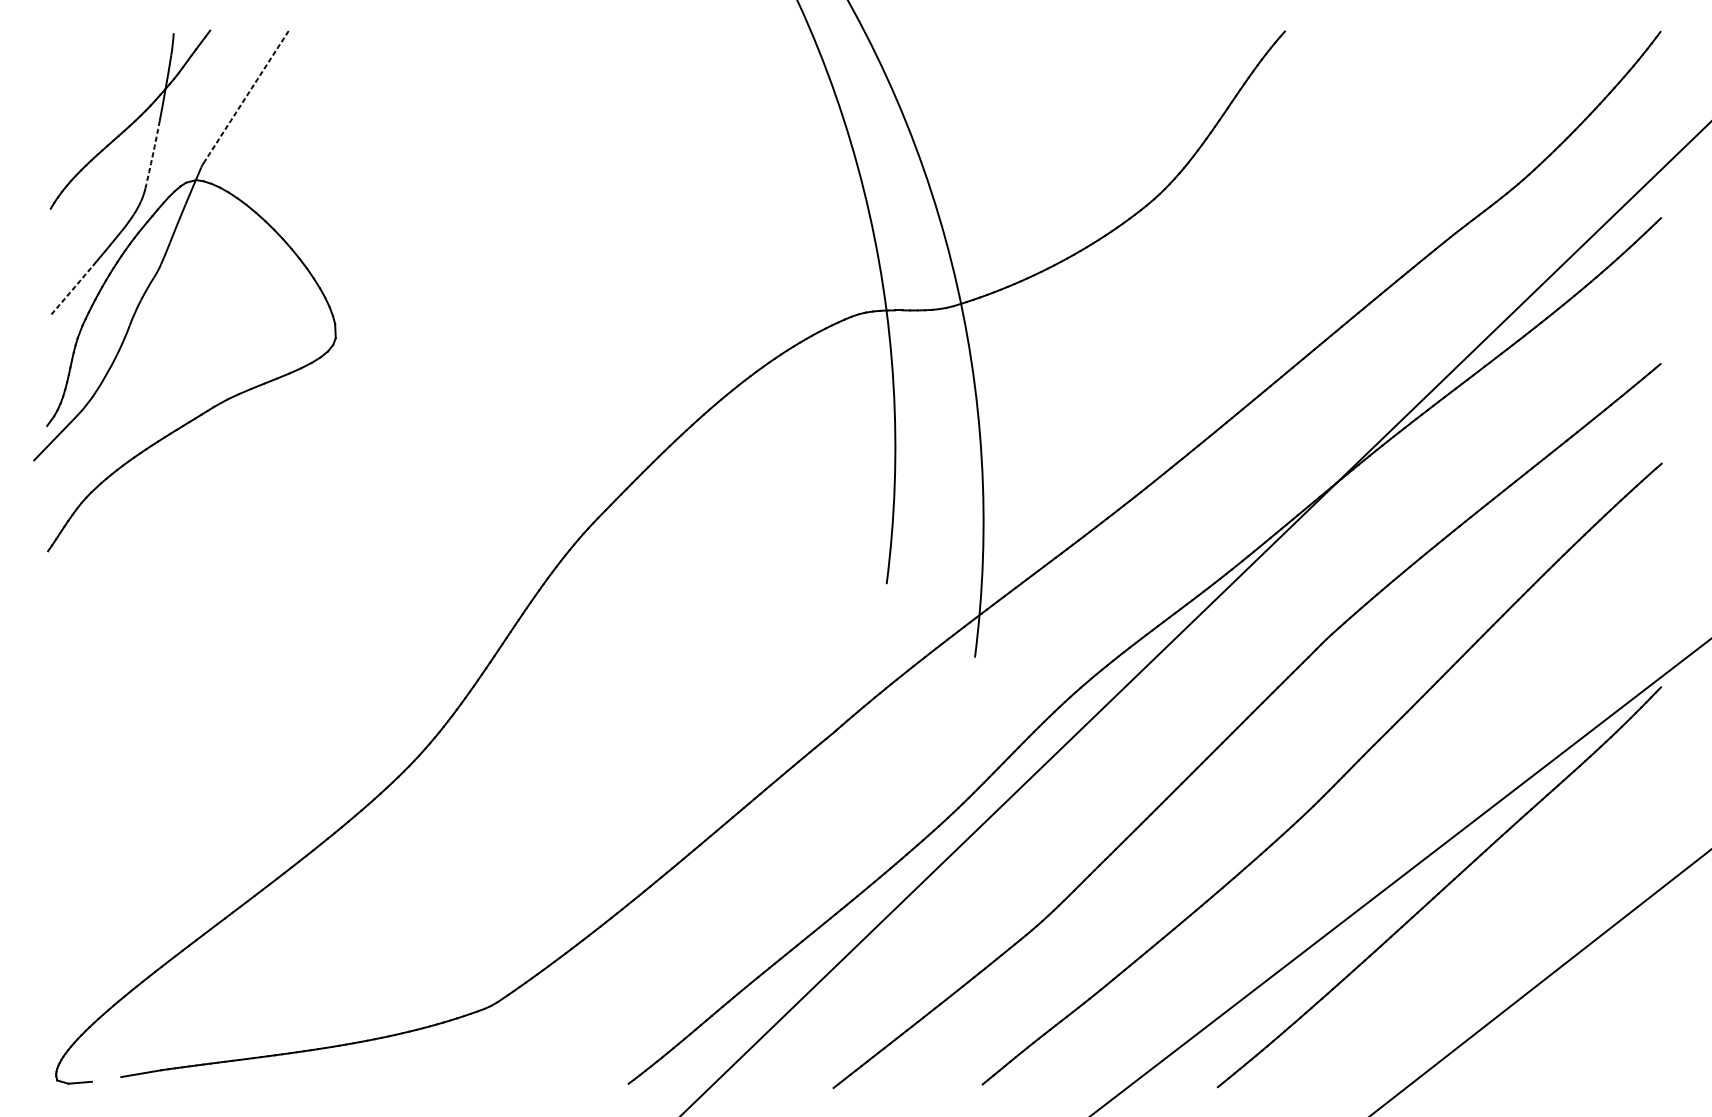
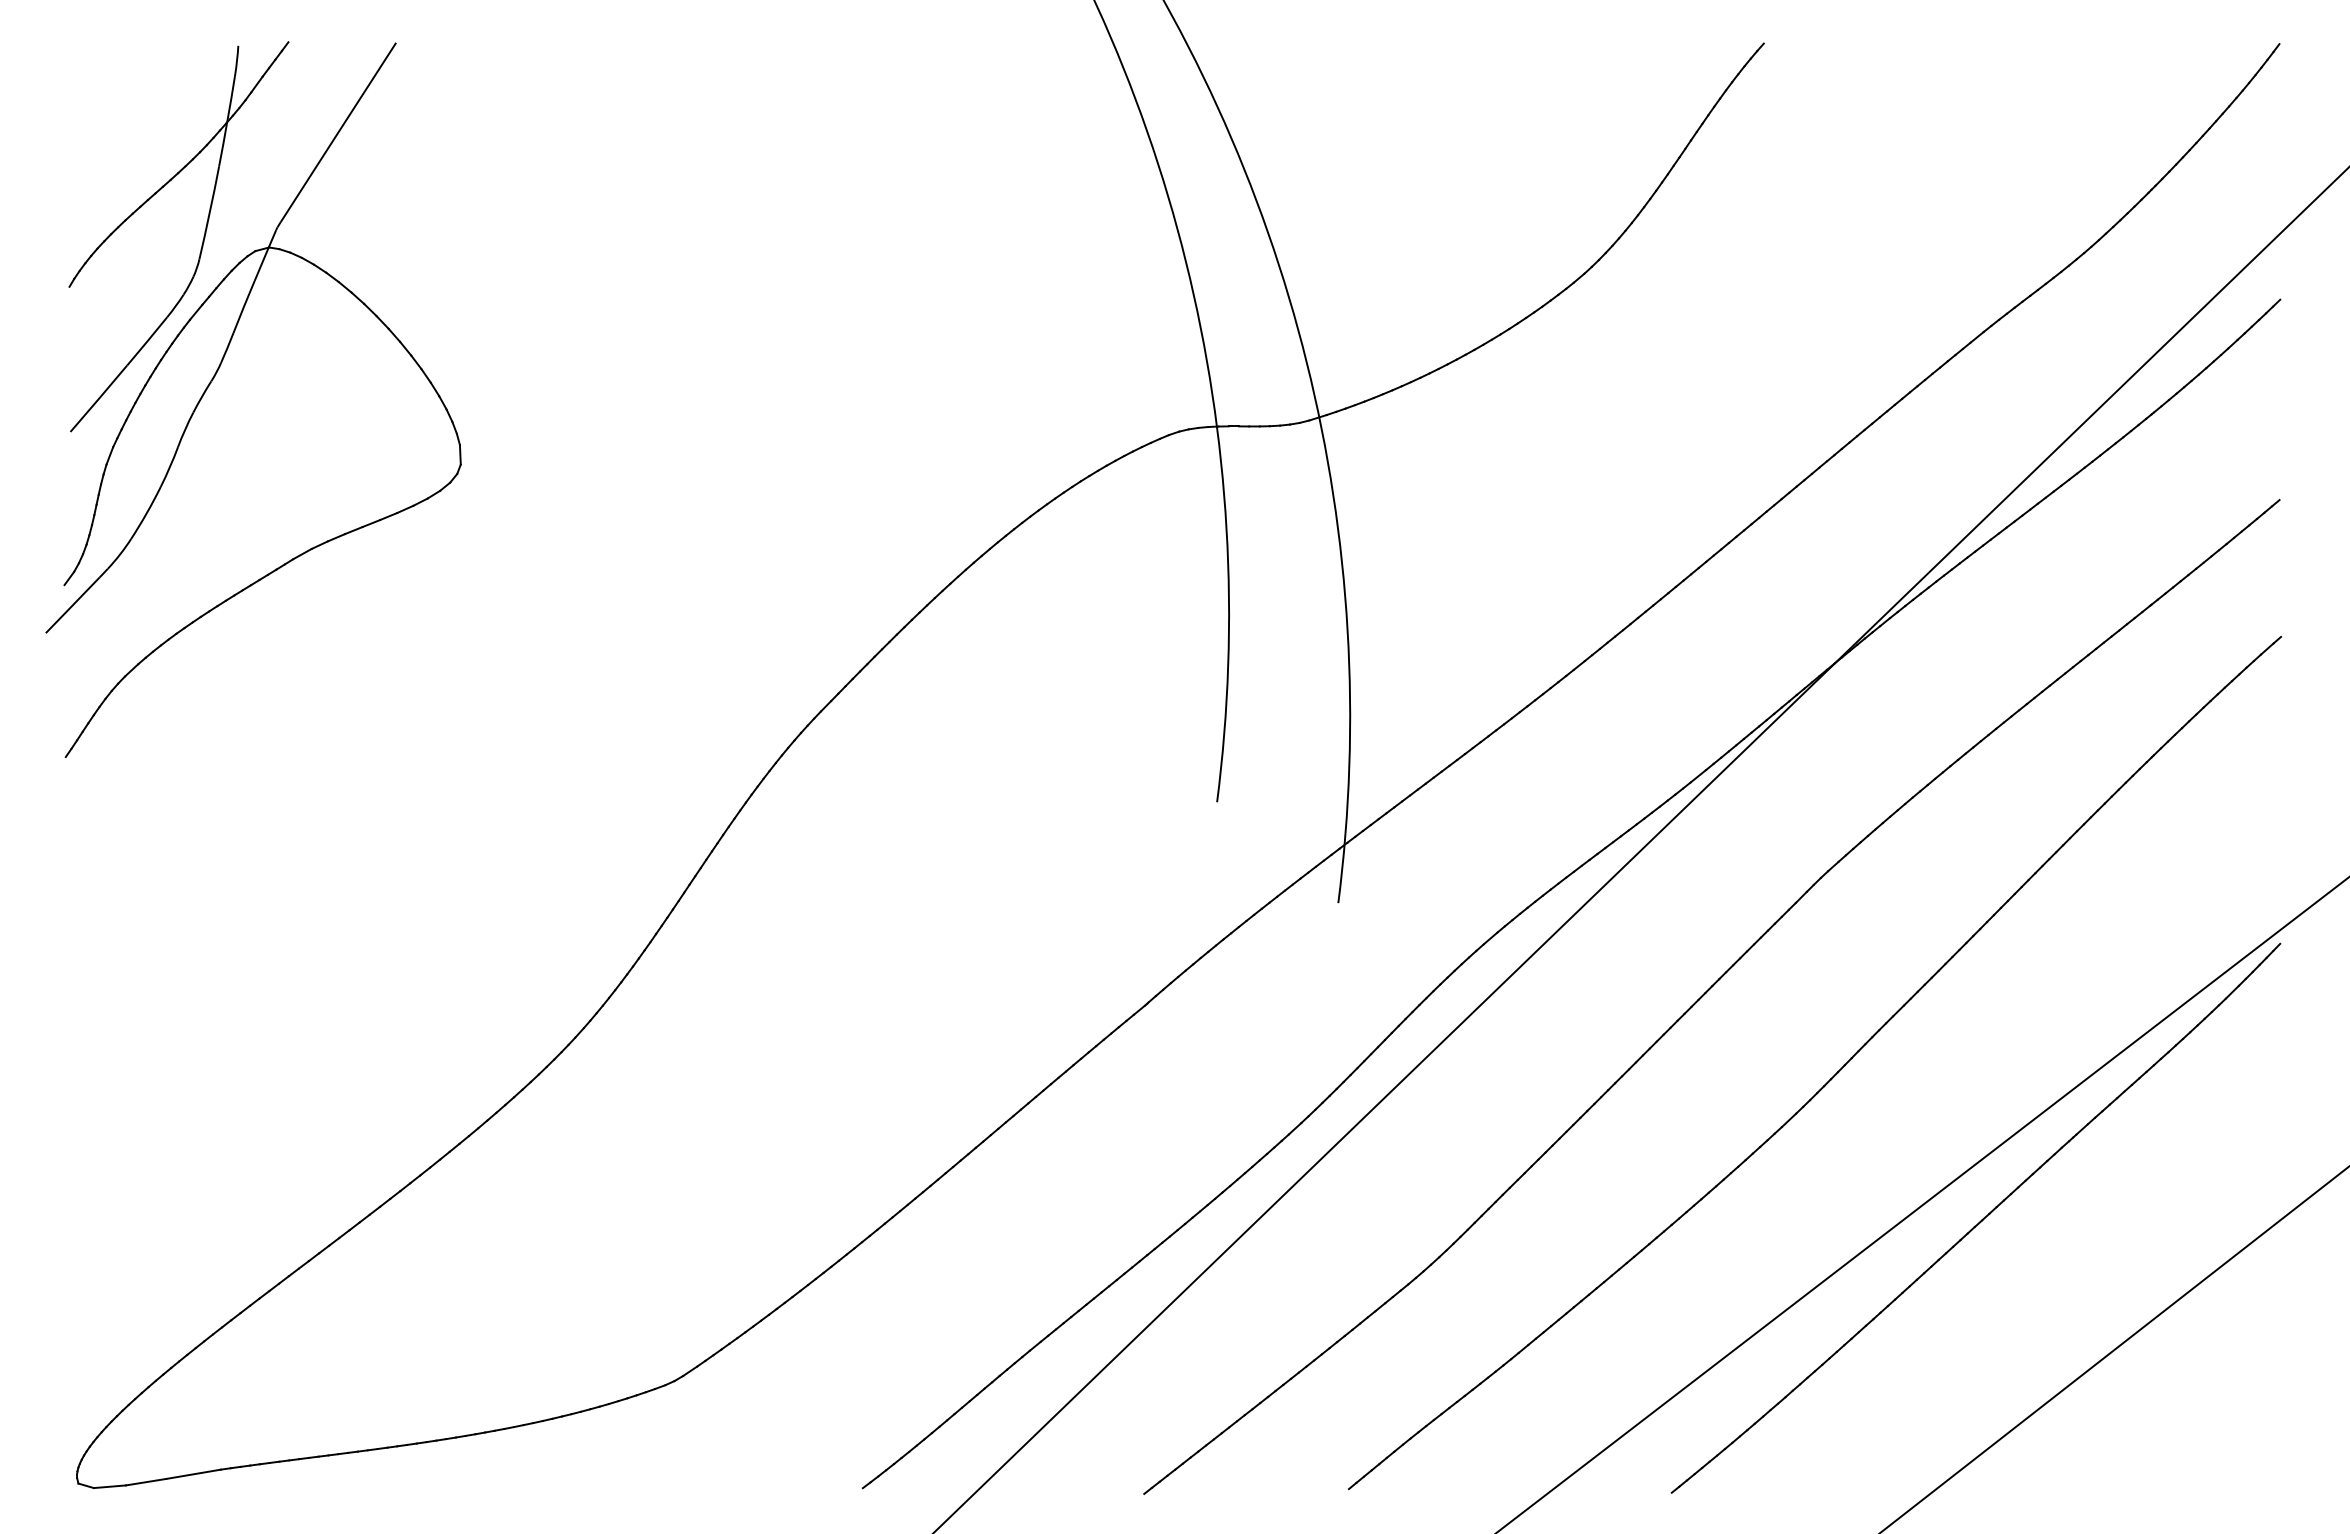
arc: (246, 96) -> (338, 132), dashed -> solid
arc: (152, 154) -> (209, 212), dashed -> solid
arc: (72, 290) -> (99, 398), dashed -> solid
line: (106, 1078) -> (146, 1481), added

